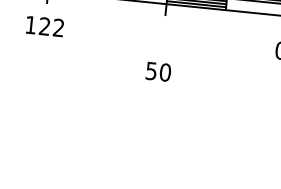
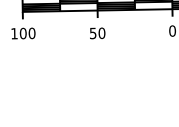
text: (51, 27) -> (27, 33), 122 -> 100
text: (158, 71) -> (97, 33), moved

